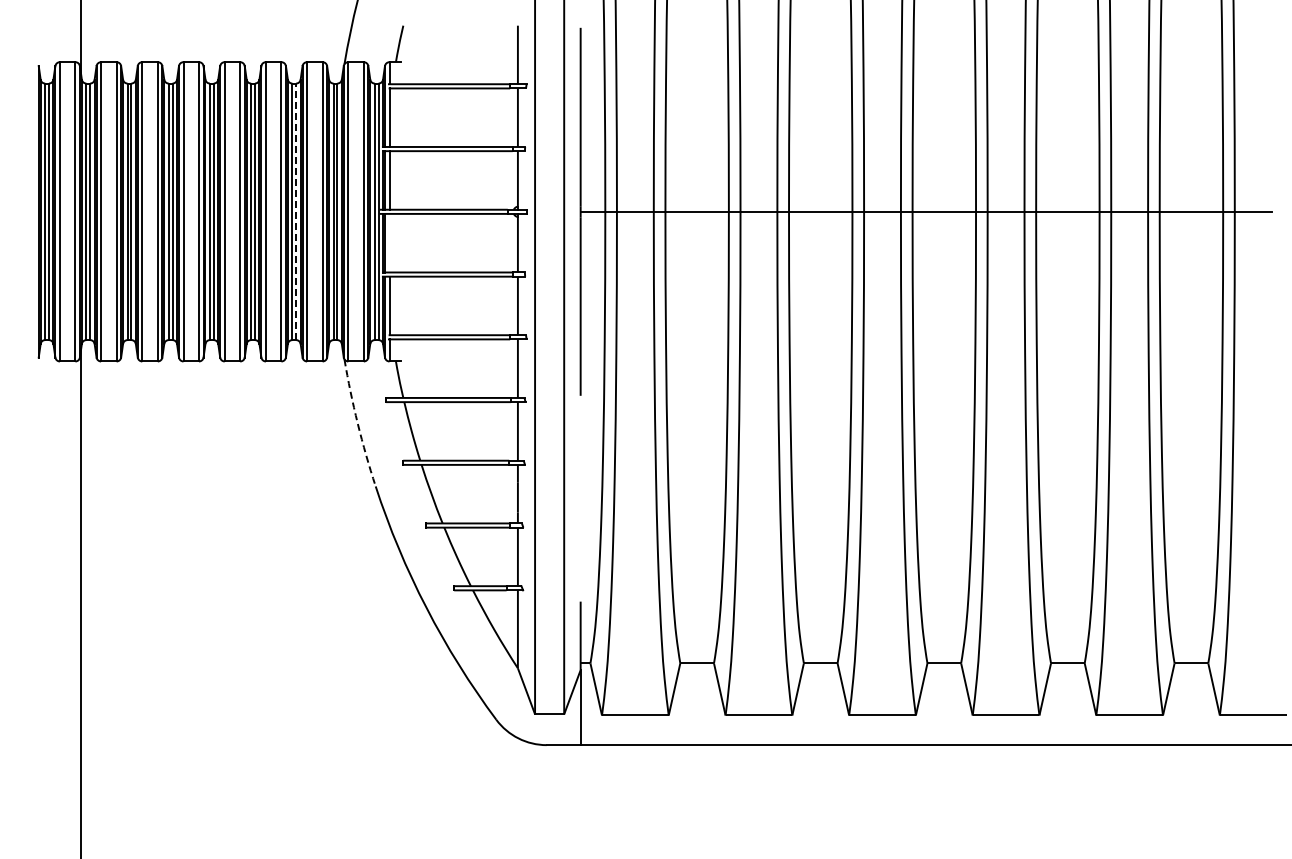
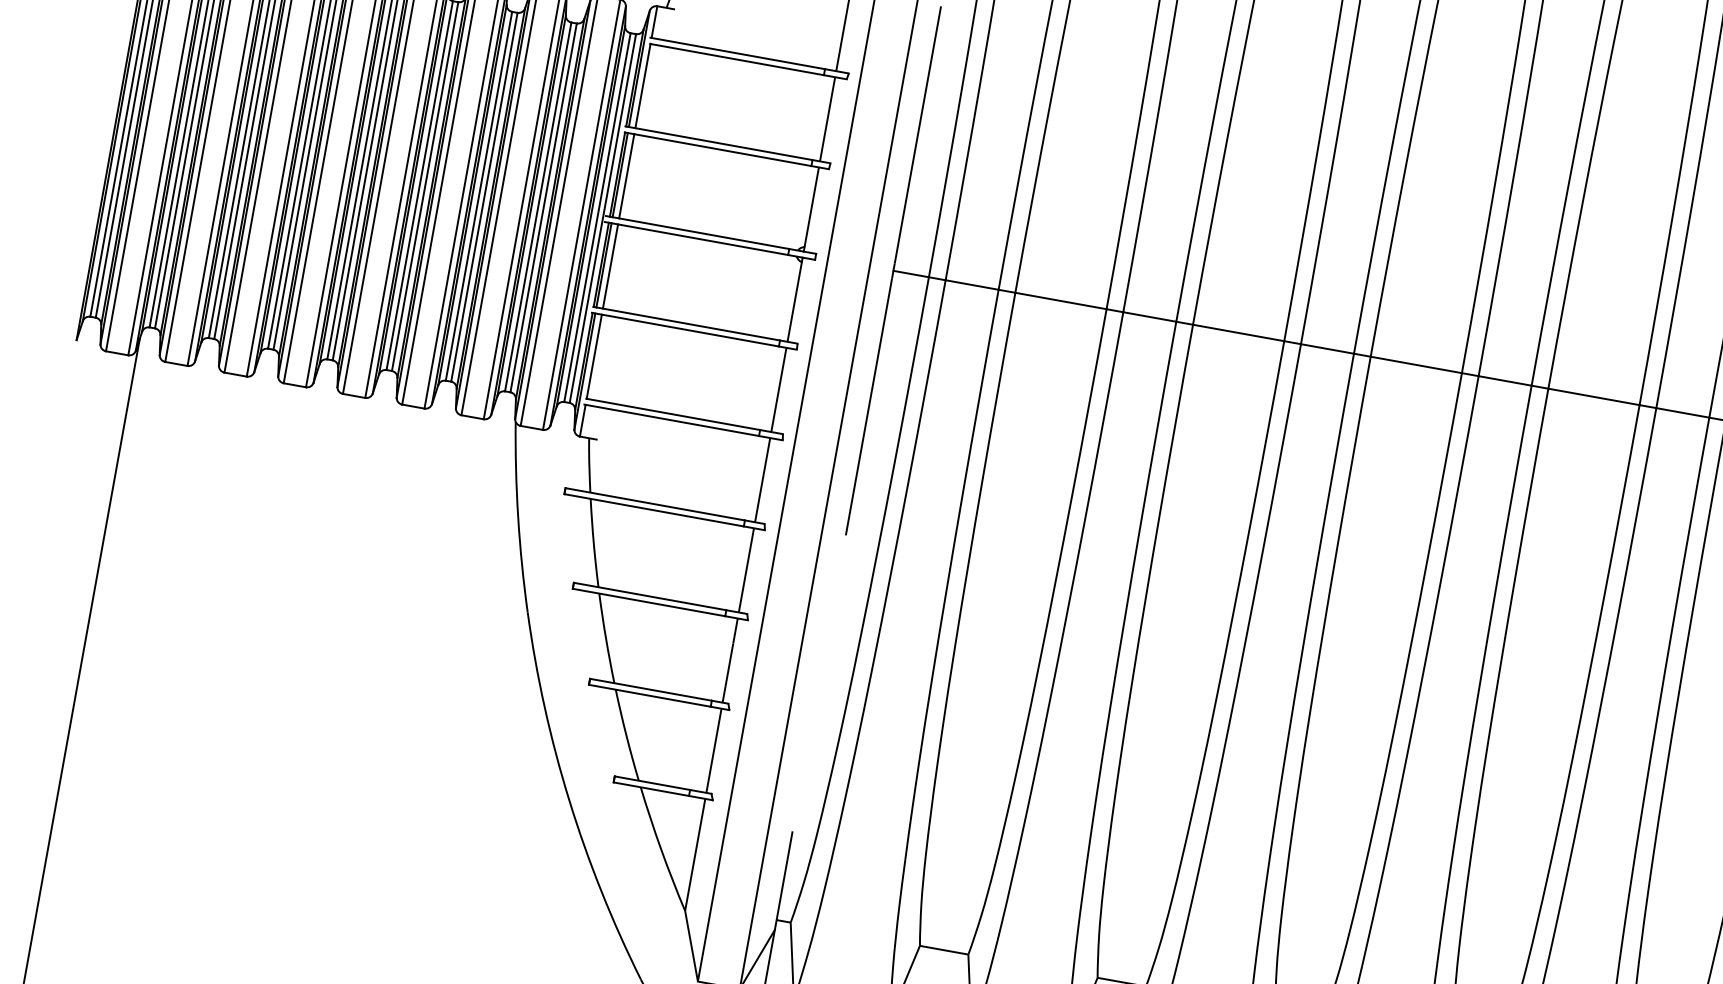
line: (296, 211) -> (484, 196), dashed -> solid
line: (389, 242) -> (610, 265), added
arc: (357, 423) -> (517, 517), dashed -> solid

